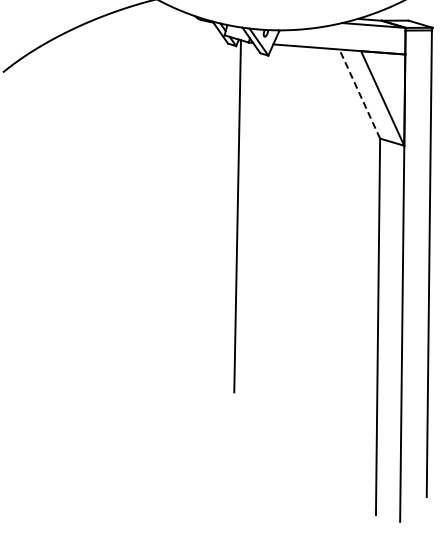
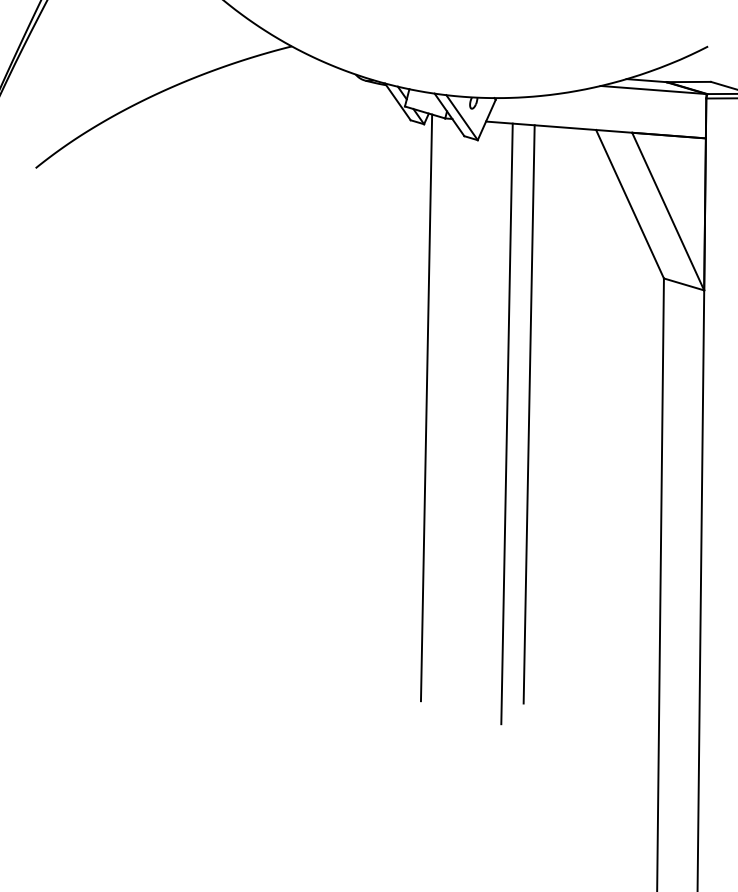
line: (359, 94) -> (629, 204), dashed -> solid
line: (298, 219) -> (527, 413), added
line: (285, 225) -> (506, 423), added

